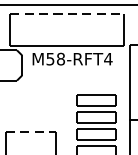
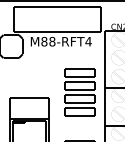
line: (67, 14) -> (57, 7), dashed -> solid
text: (50, 58) -> (44, 41), M58-RFT4 -> M88-RFT4
line: (32, 132) -> (30, 97), dashed -> solid

